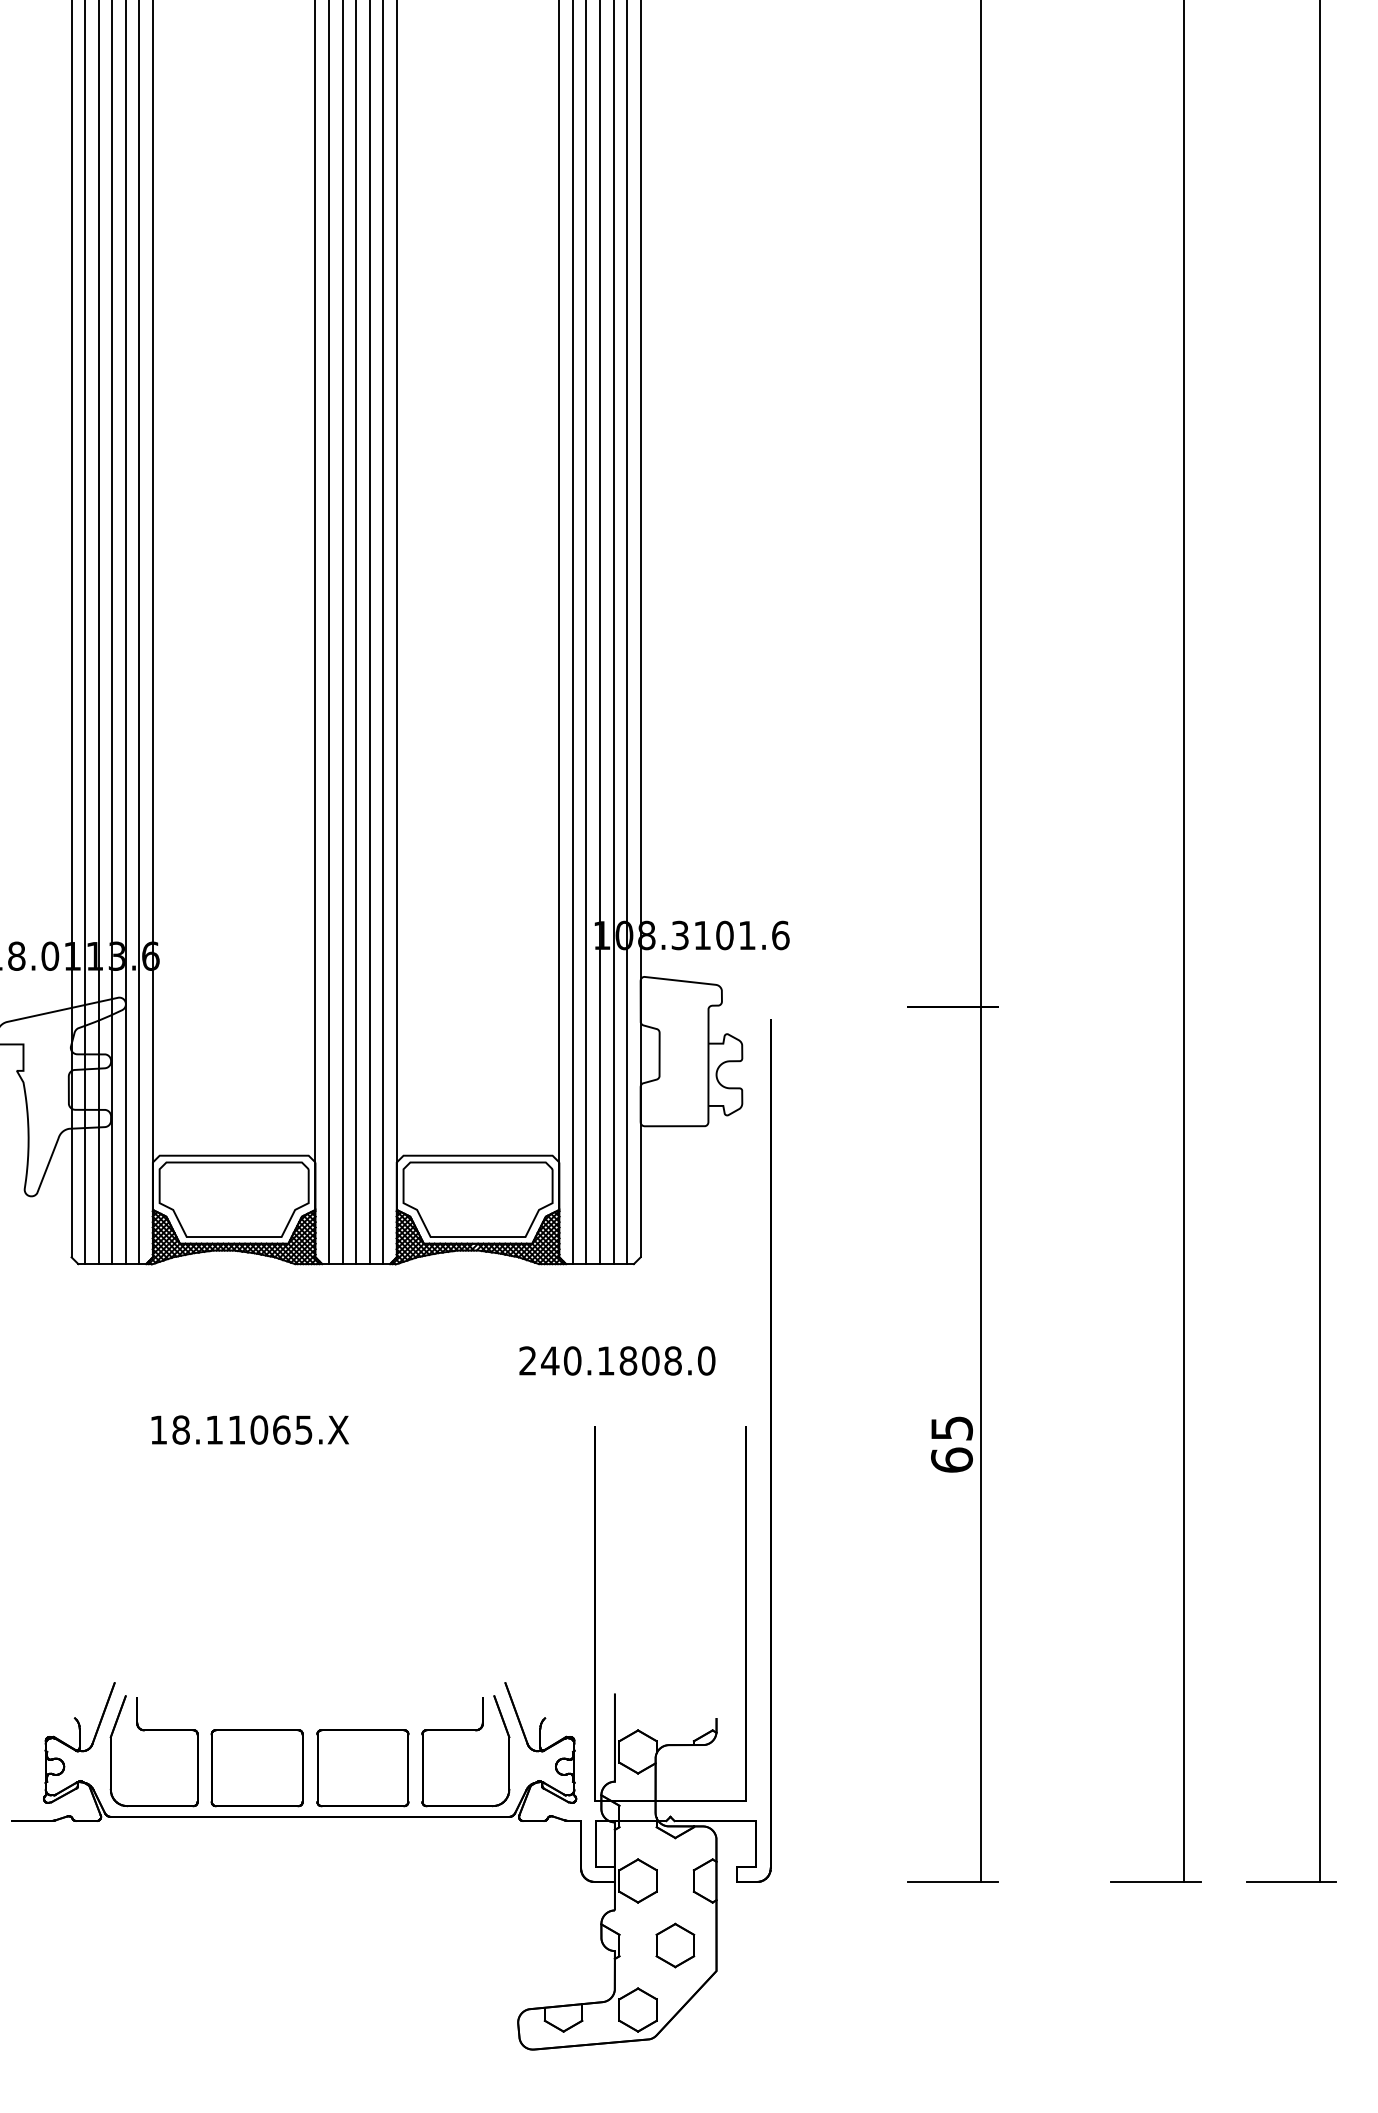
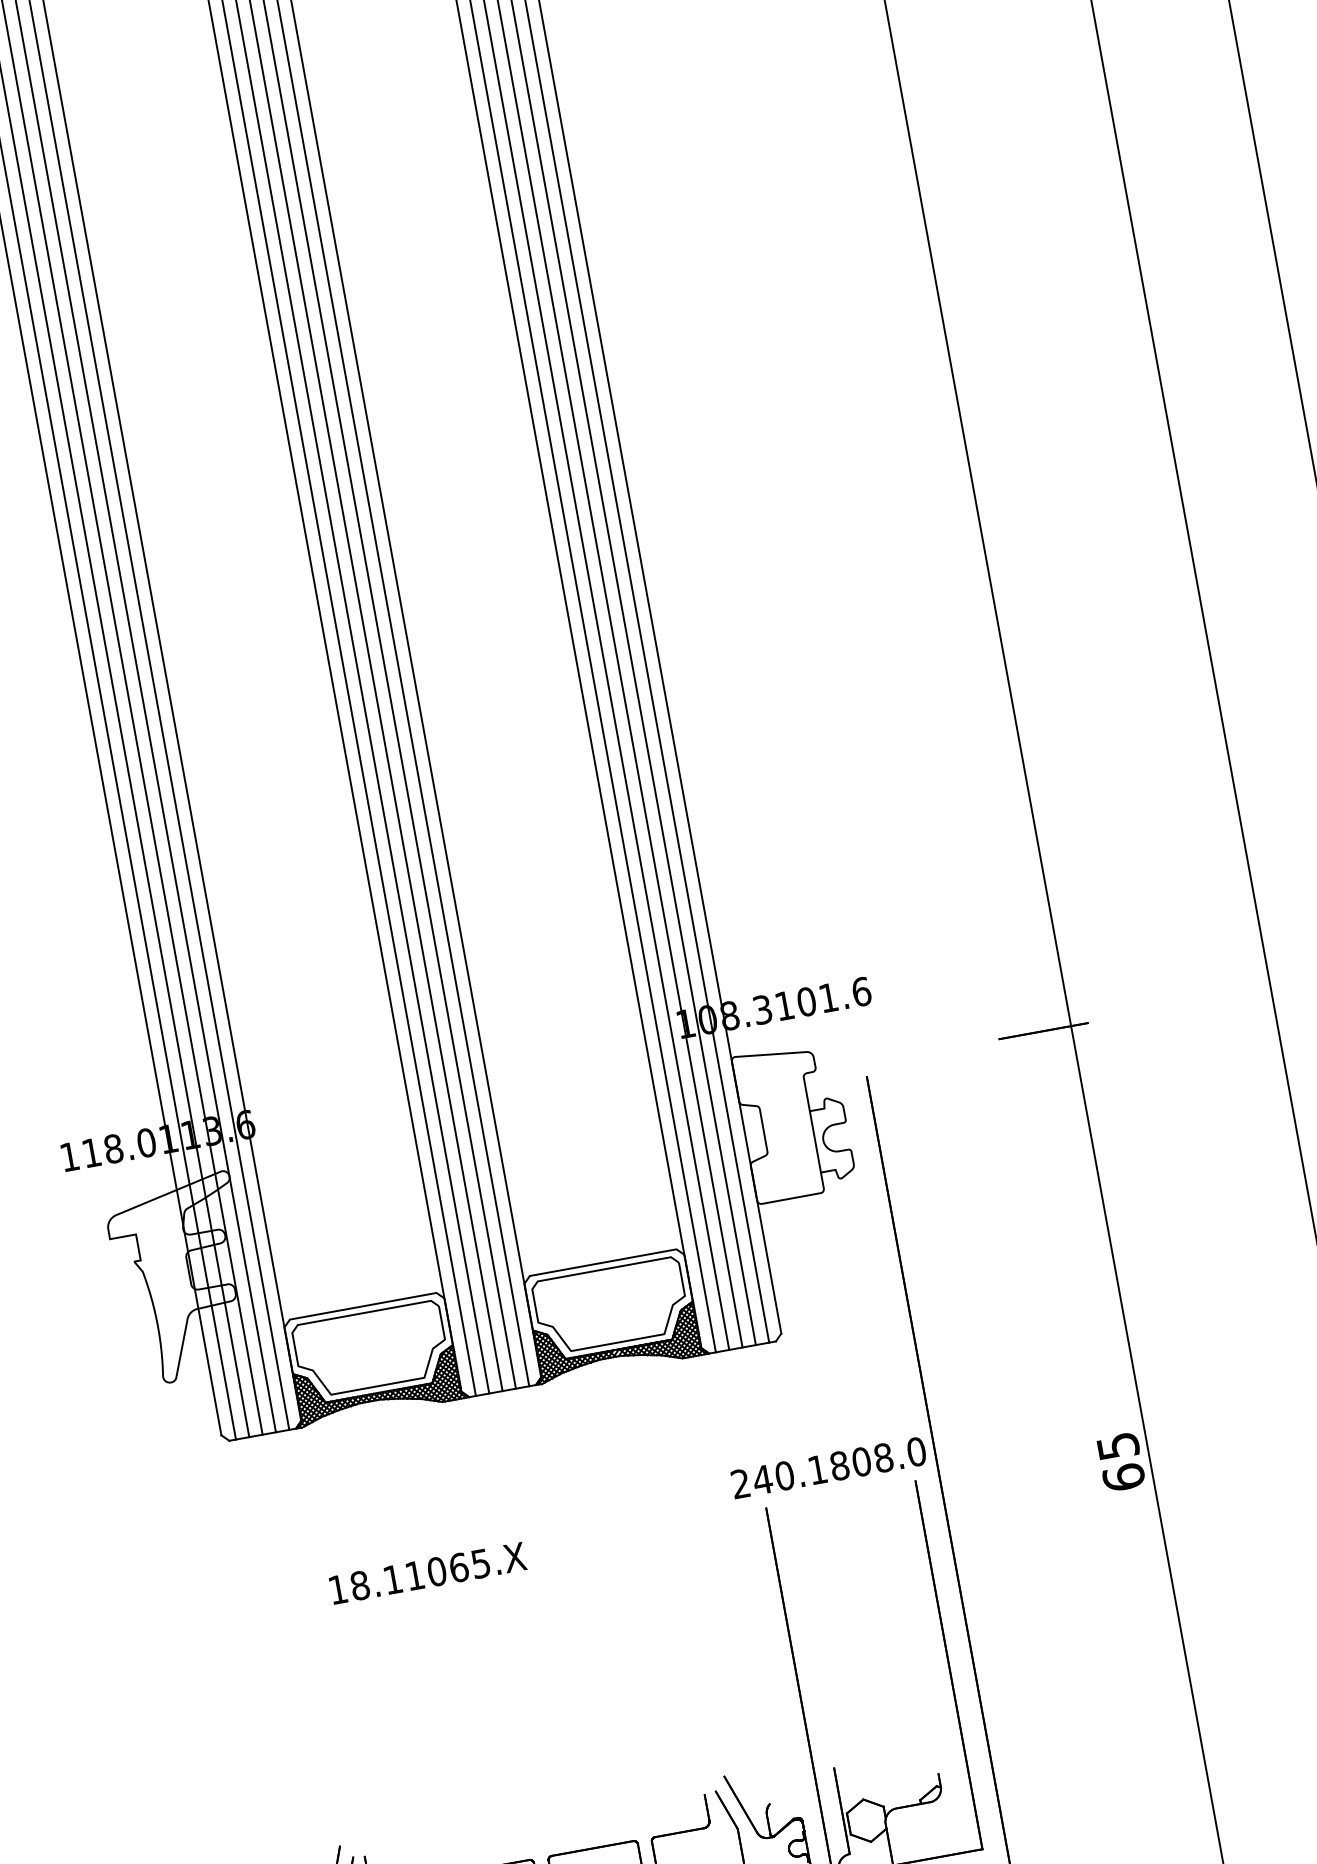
text: (617, 1360) -> (828, 1467), moved

